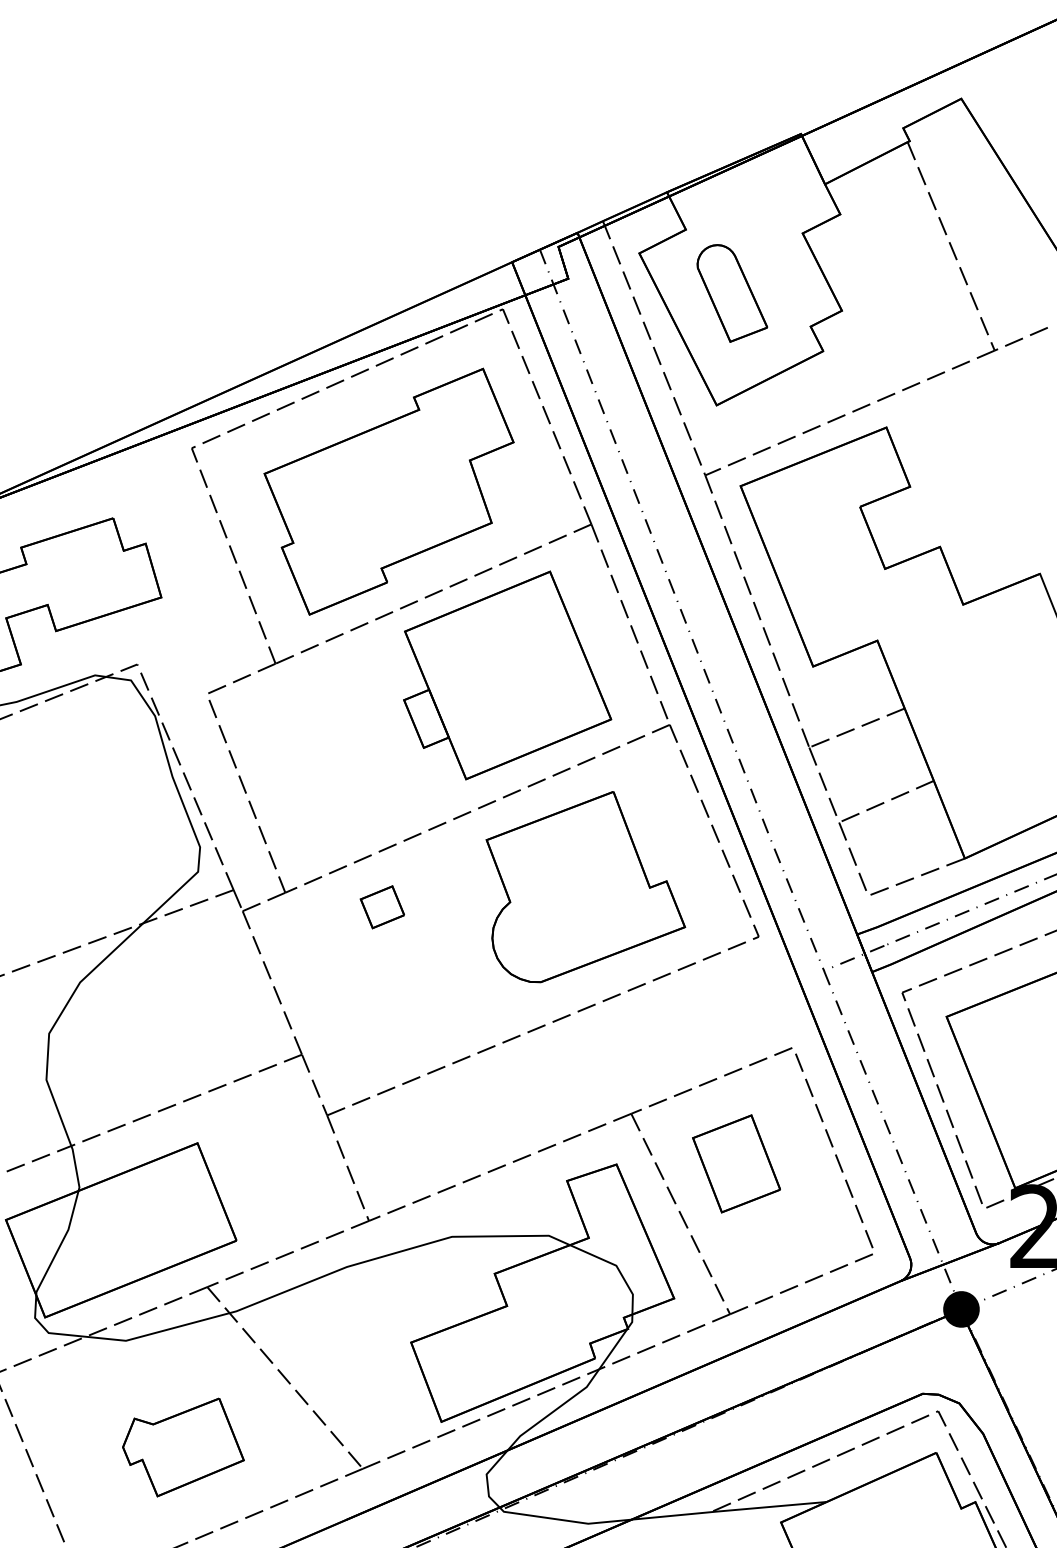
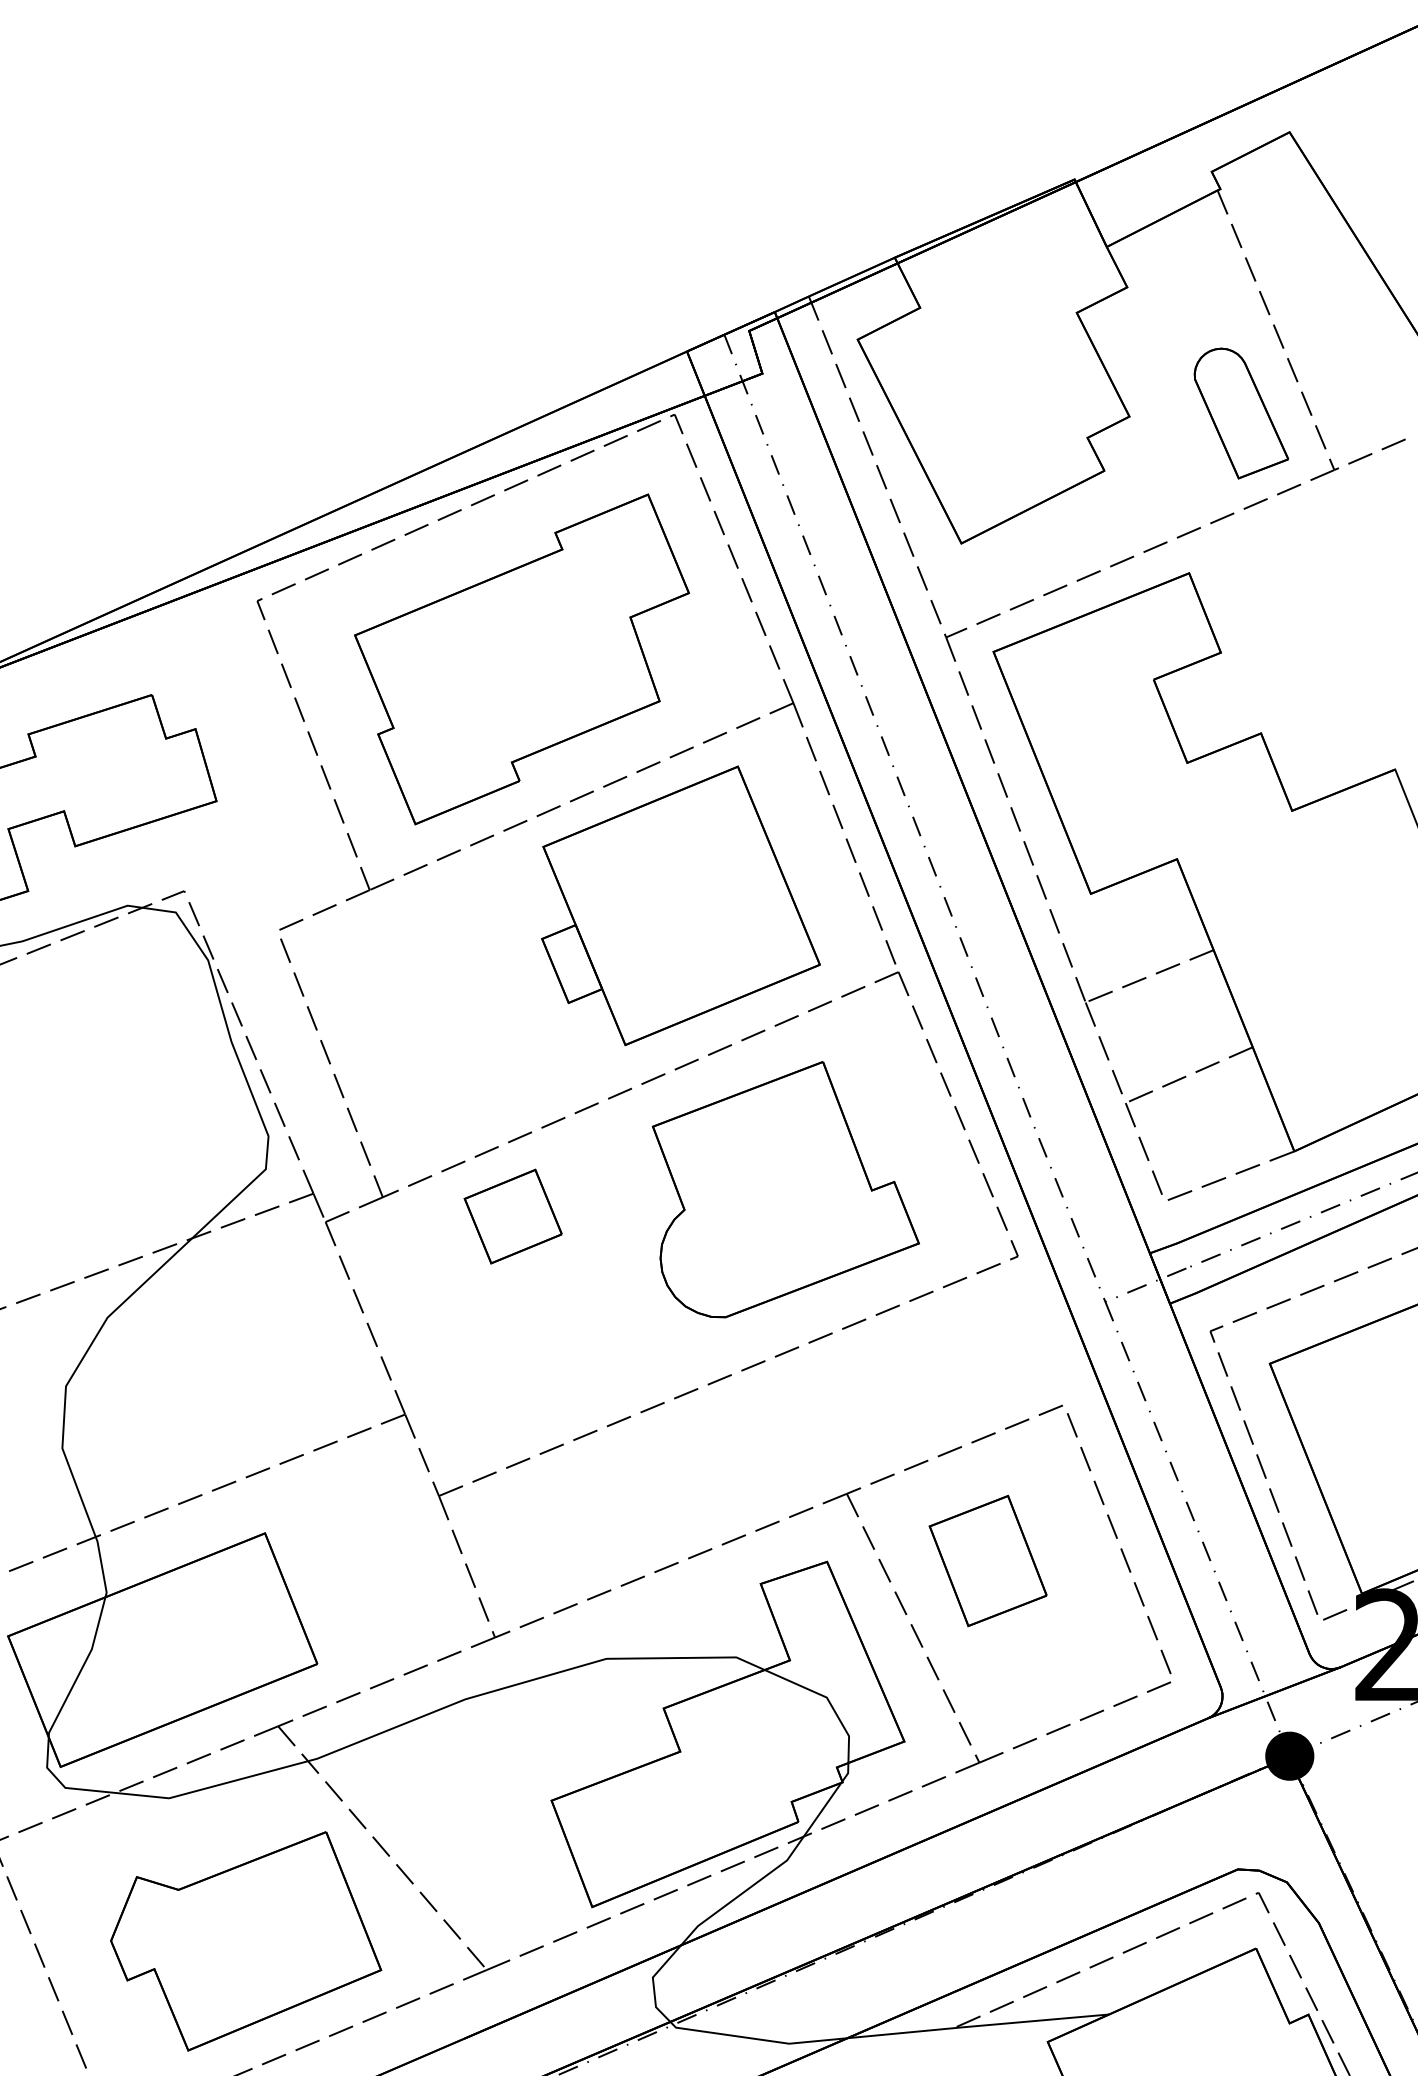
part: (732, 293) -> (1241, 413), moved
part: (382, 907) -> (513, 1217), size x1.67
part: (183, 1447) -> (246, 1941), size x1.67

